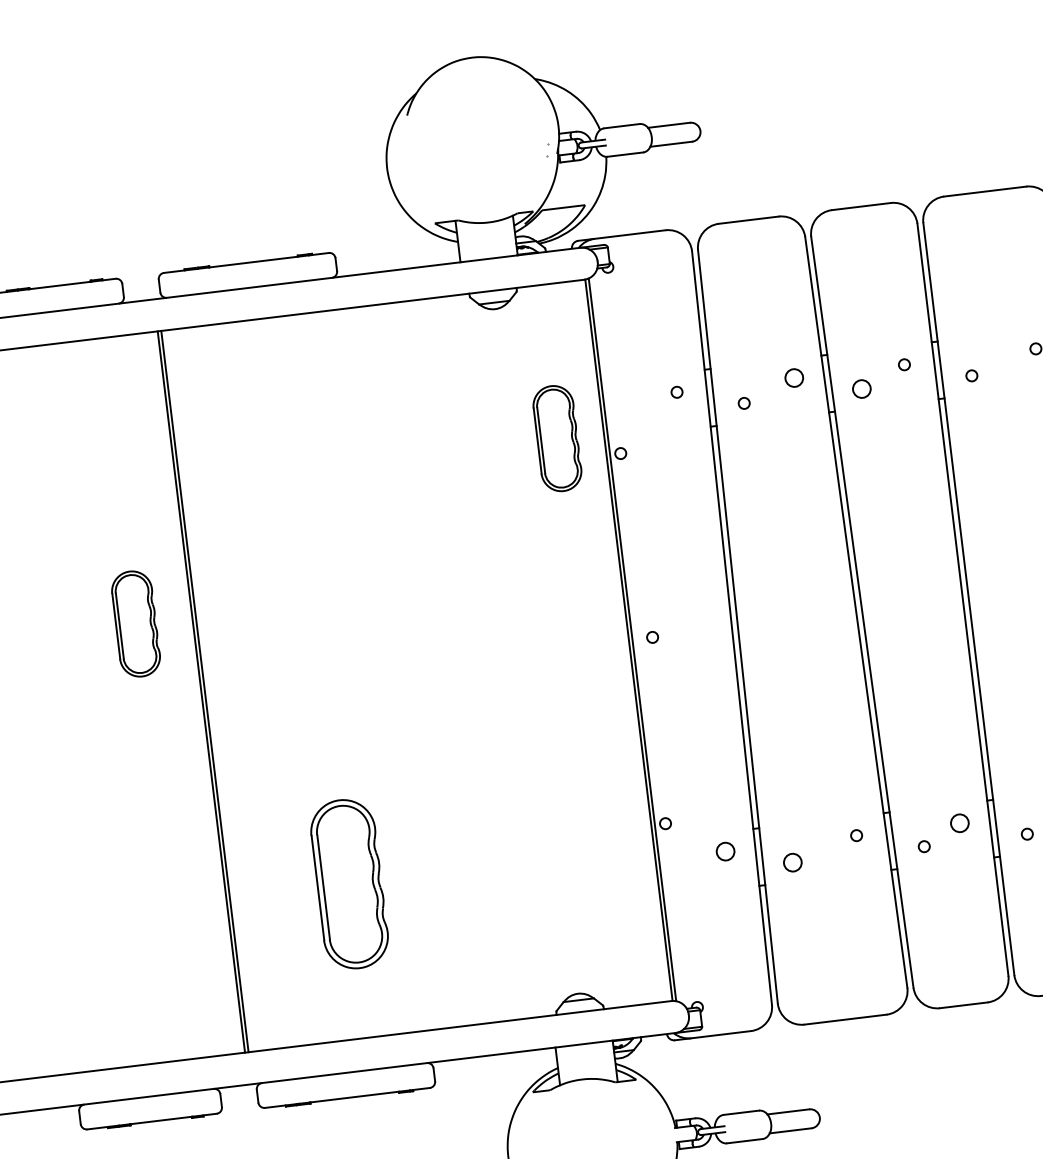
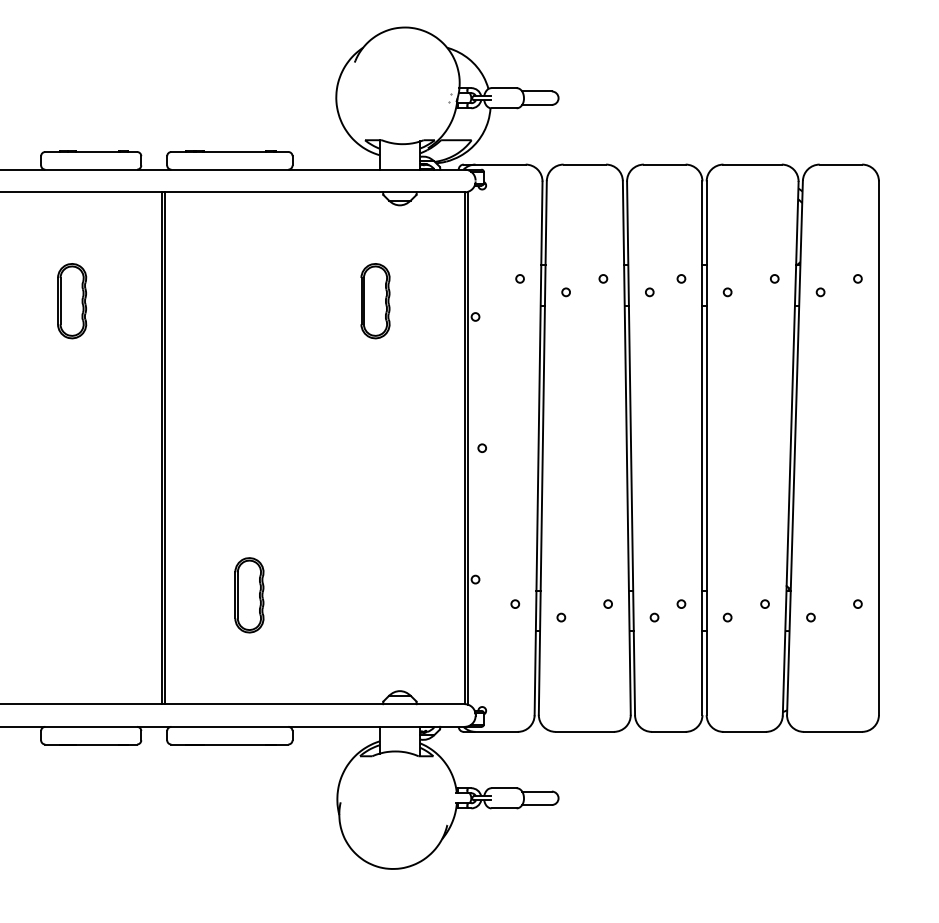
circle: (794, 377) -> (603, 278), size x0.62
circle: (861, 389) -> (649, 292), size x0.62
part: (557, 439) -> (375, 301), moved
part: (136, 624) -> (72, 301), moved
circle: (959, 822) -> (681, 603), size x0.62
circle: (725, 850) -> (515, 603), size x0.62
circle: (793, 862) -> (561, 617), size x0.62
part: (349, 884) -> (249, 595), size x0.62

